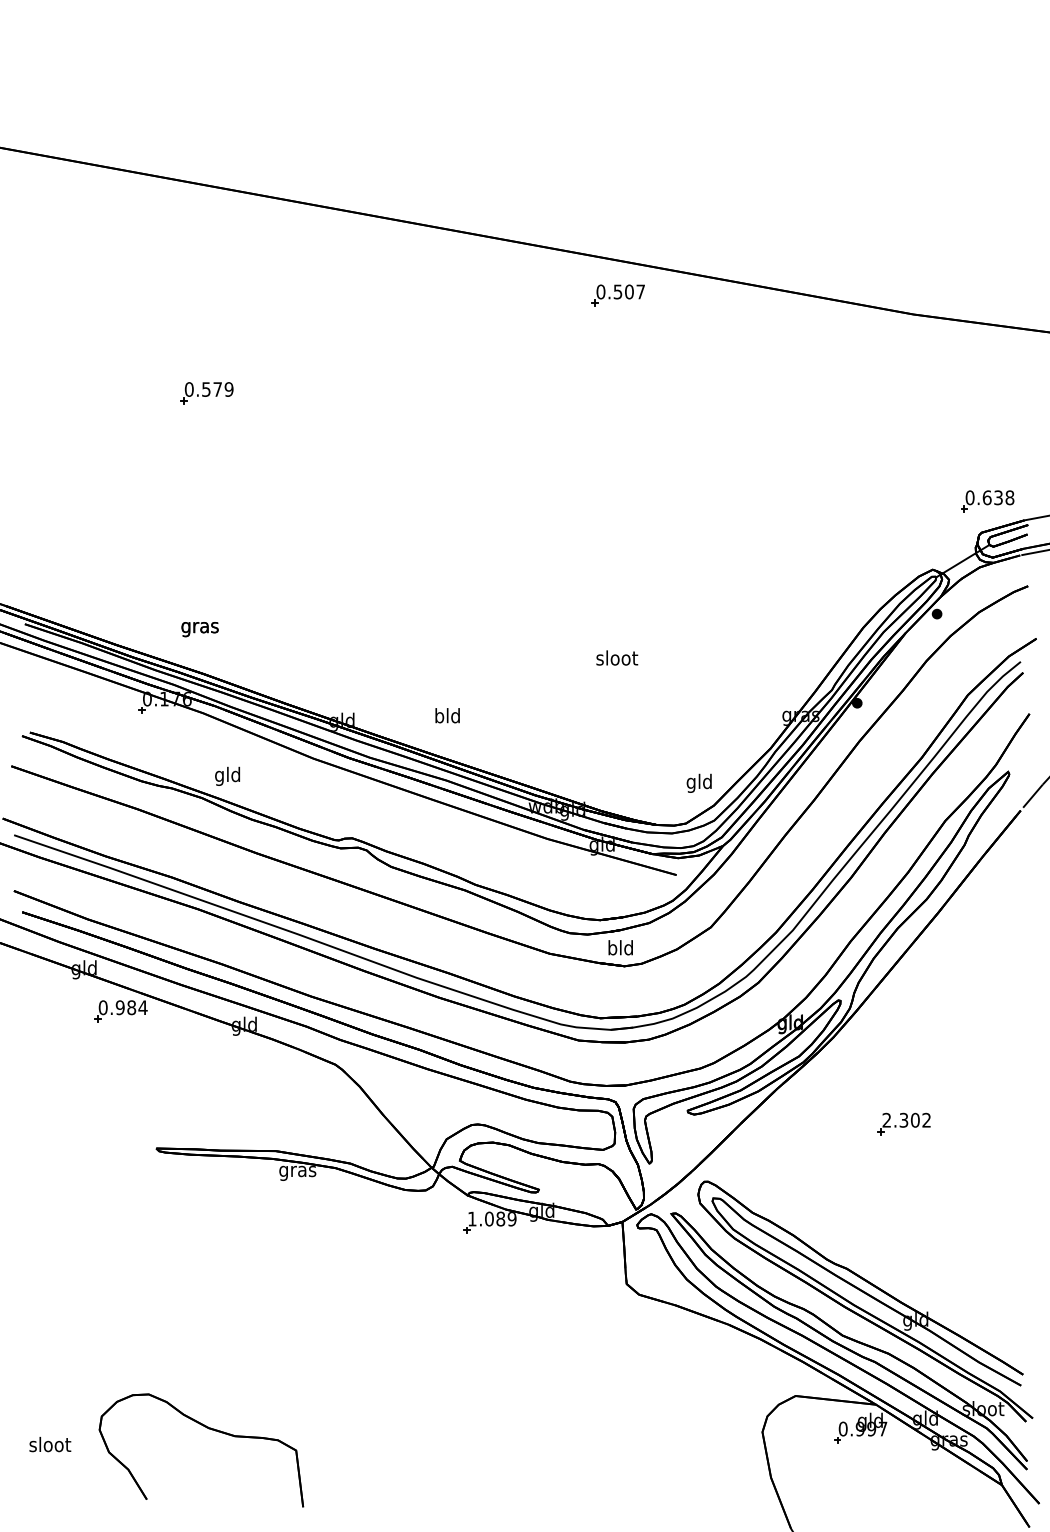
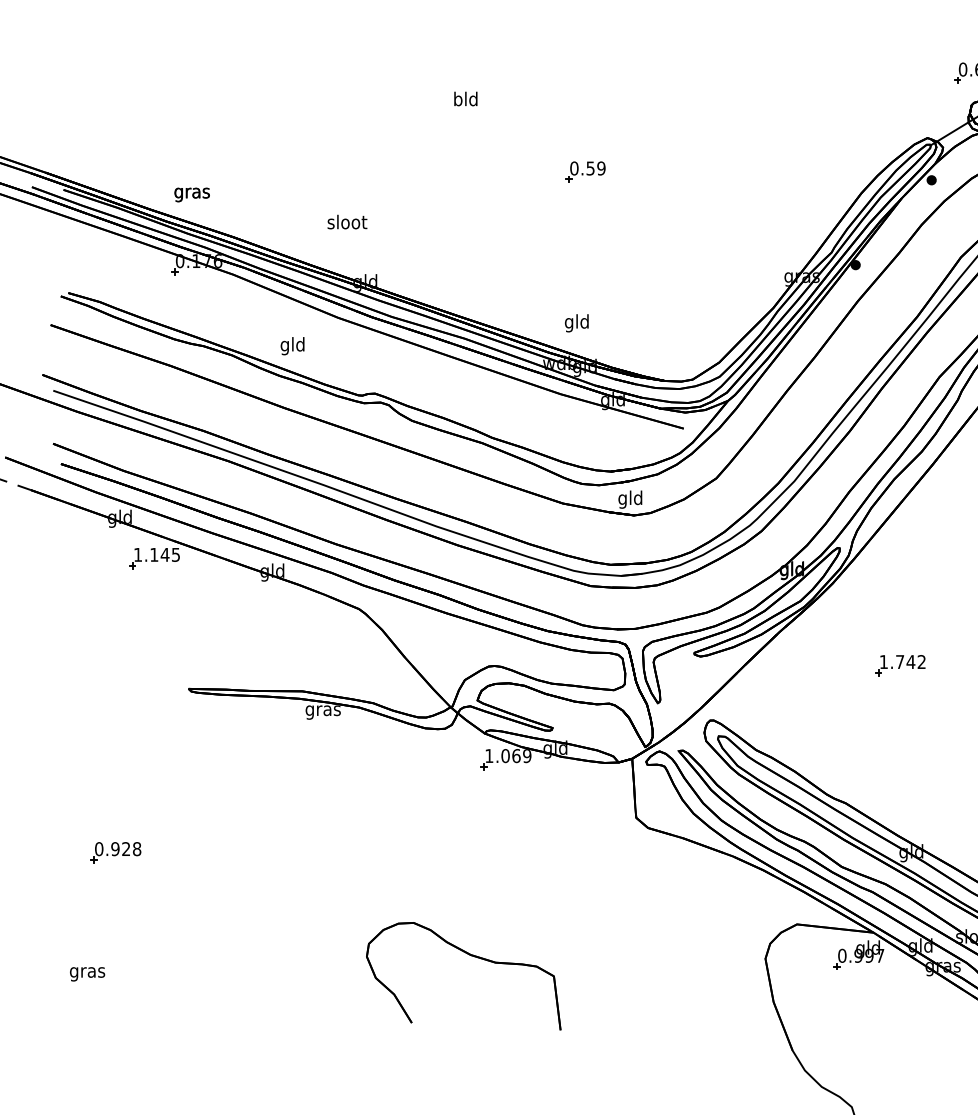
part: (573, 605) -> (585, 172), added
text: (199, 629) -> (191, 194), moved
text: (617, 657) -> (347, 221), moved
text: (447, 715) -> (465, 98), moved
text: (227, 775) -> (292, 345), moved
text: (698, 782) -> (576, 322), moved
text: (612, 949) -> (622, 499), bld -> gld
text: (122, 1007) -> (156, 554), 0.984 -> 1.145
text: (900, 1119) -> (896, 661), 2.302 -> 1.742
text: (500, 1218) -> (516, 755), 1.089 -> 1.069
part: (79, 1320) -> (115, 852), added
part: (208, 1429) -> (470, 956), moved
text: (50, 1446) -> (87, 972), sloot -> gras

